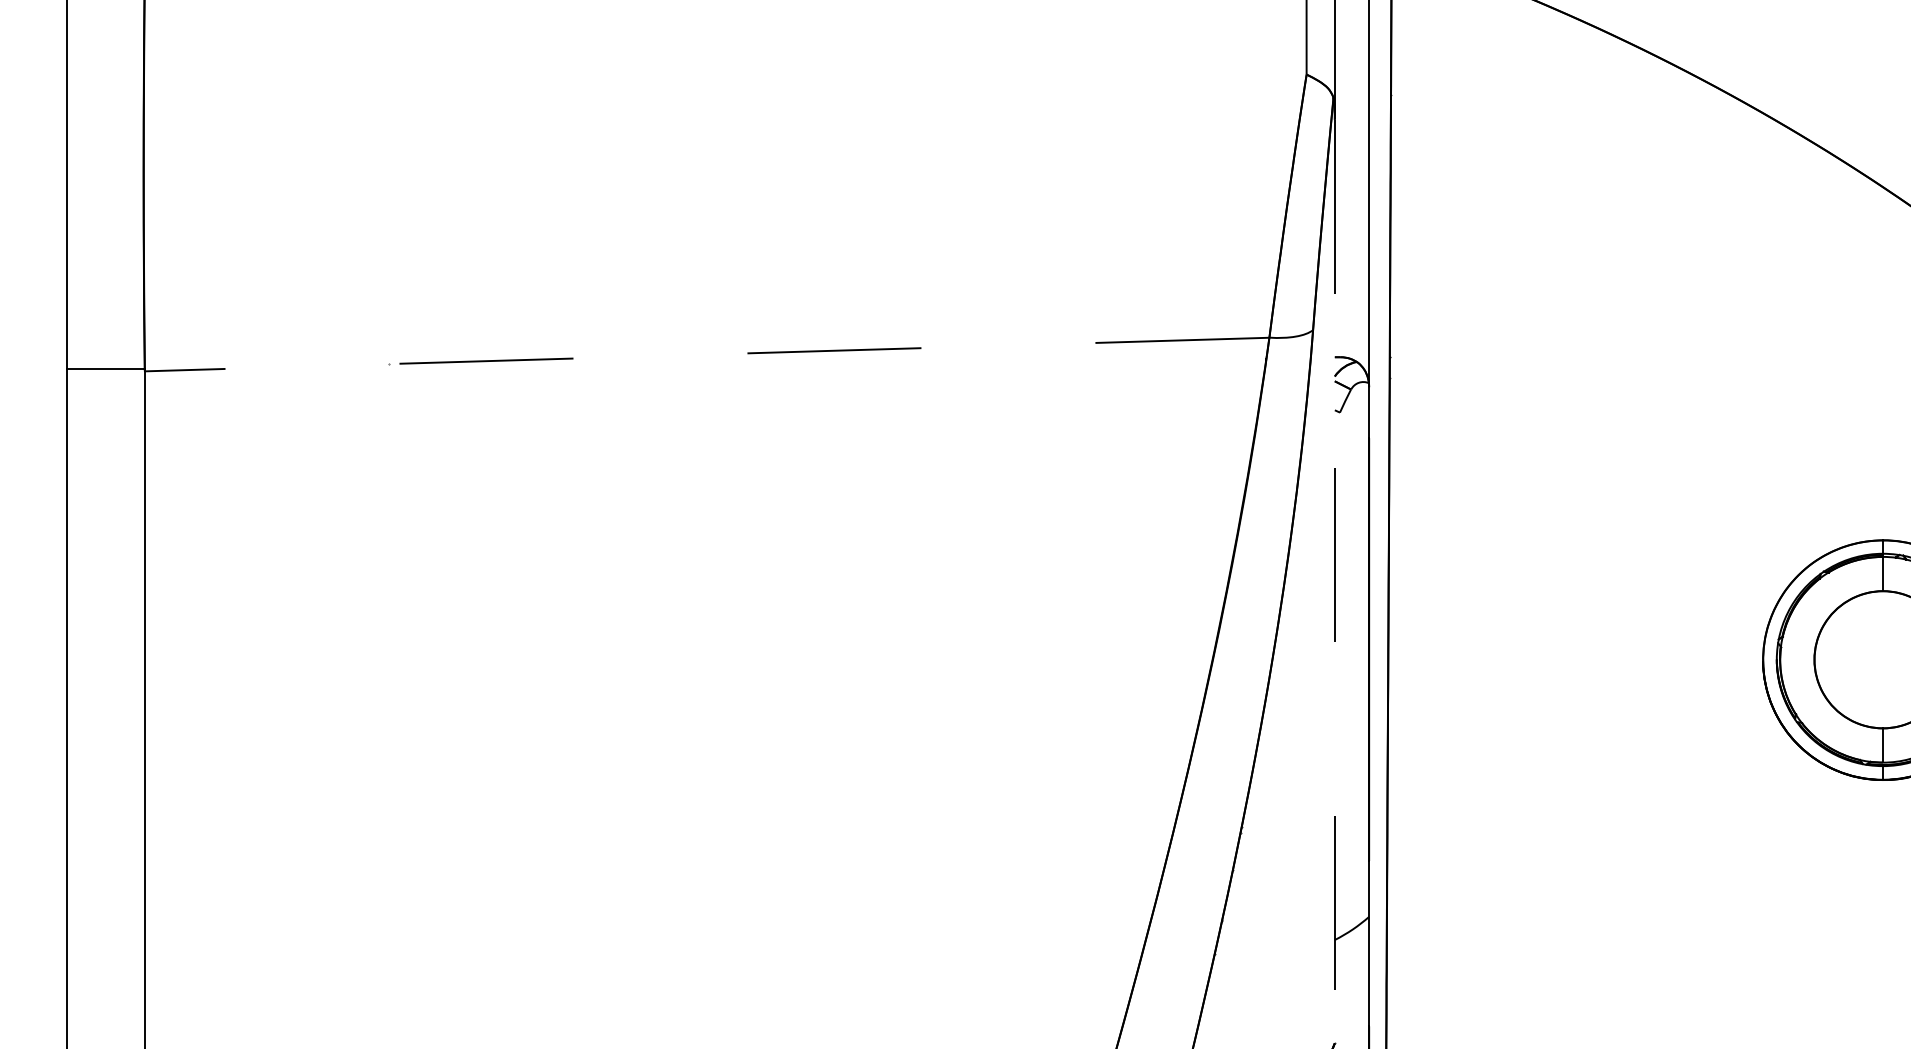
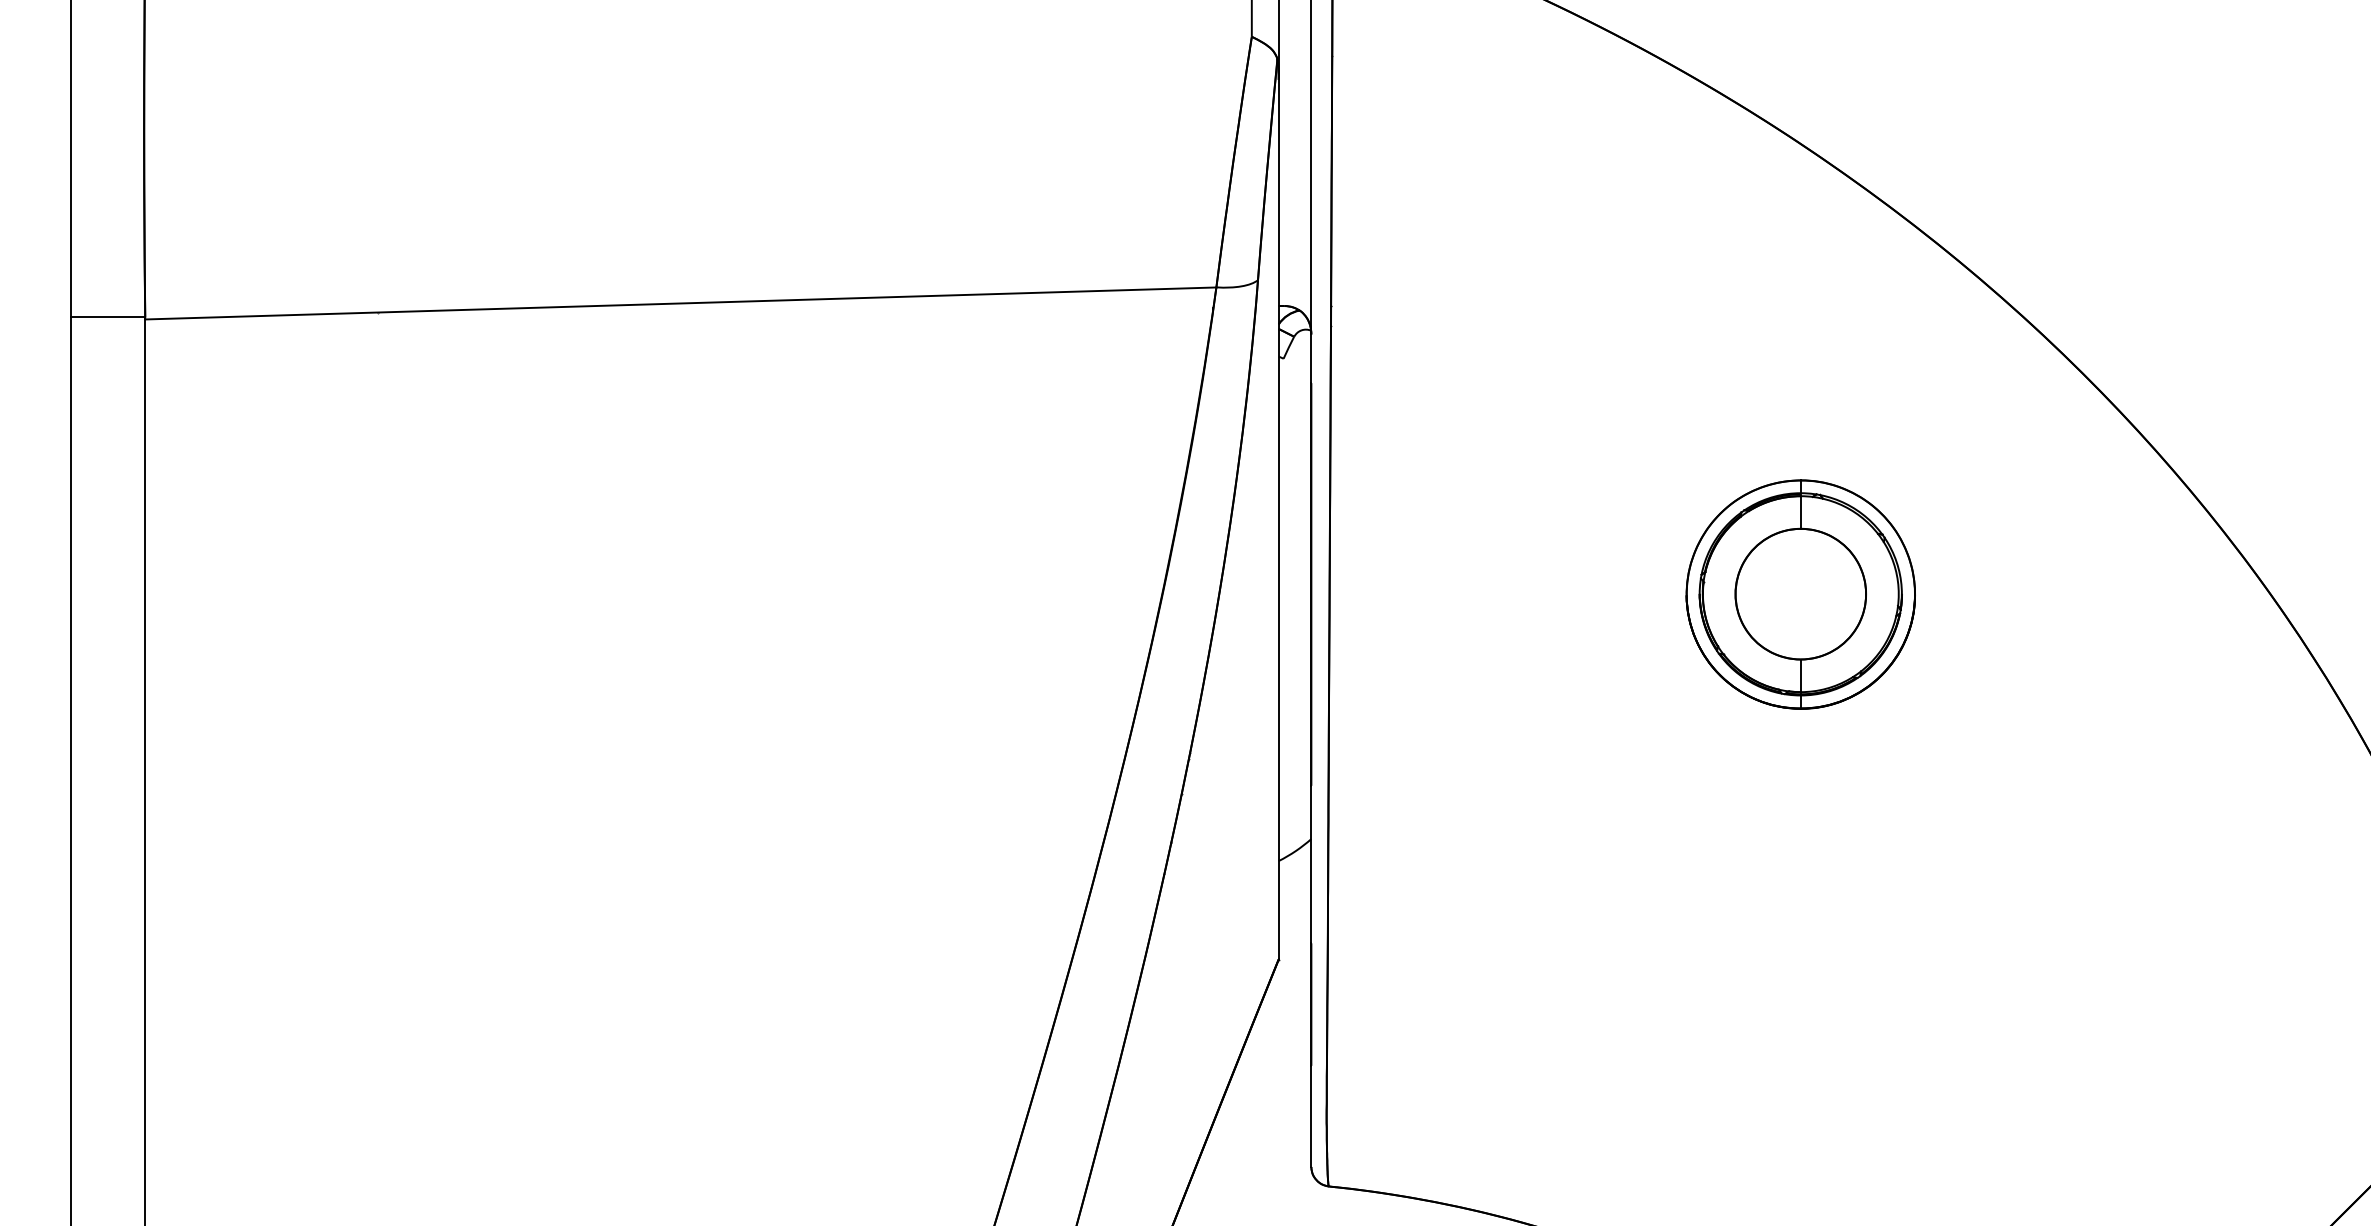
line: (706, 354) -> (680, 303), dashed -> solid
line: (1334, 581) -> (1278, 519), dashed -> solid

